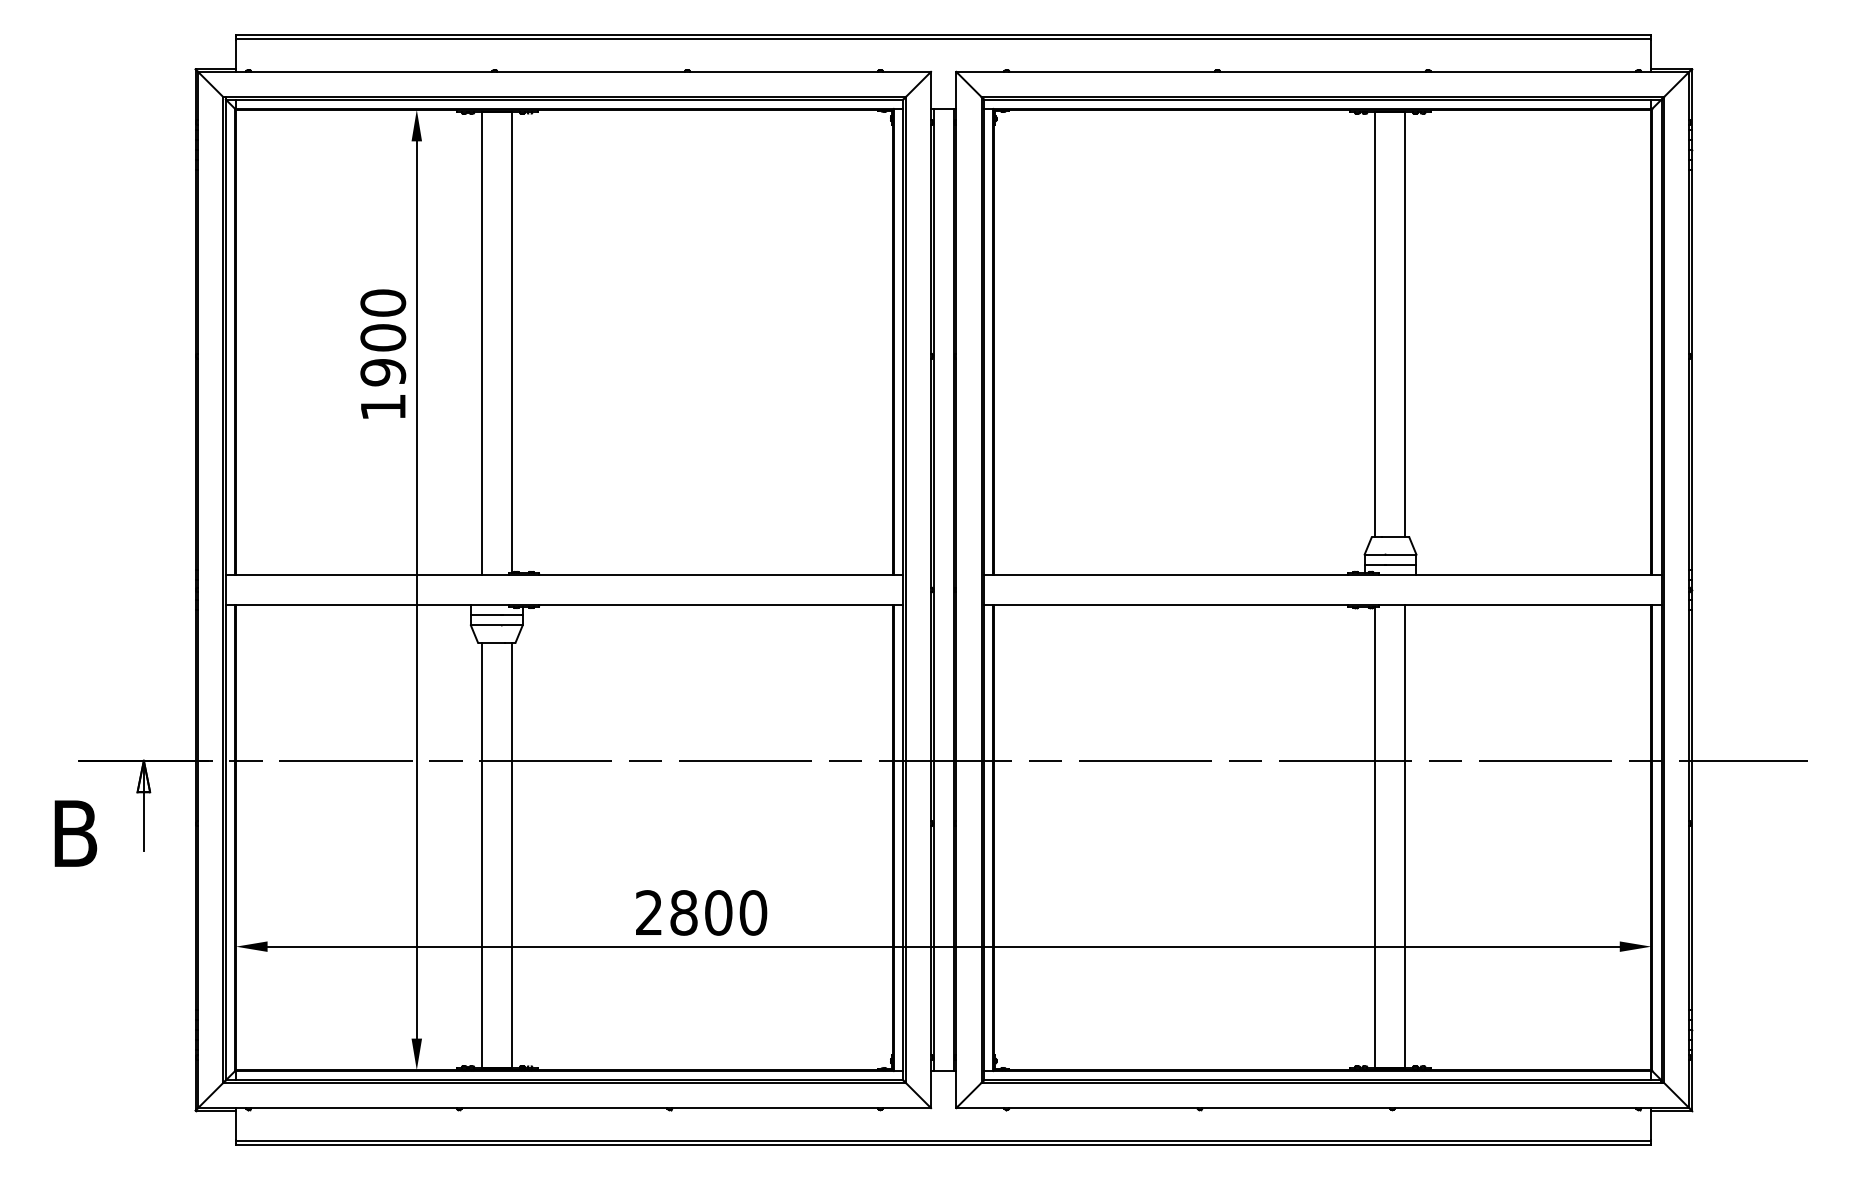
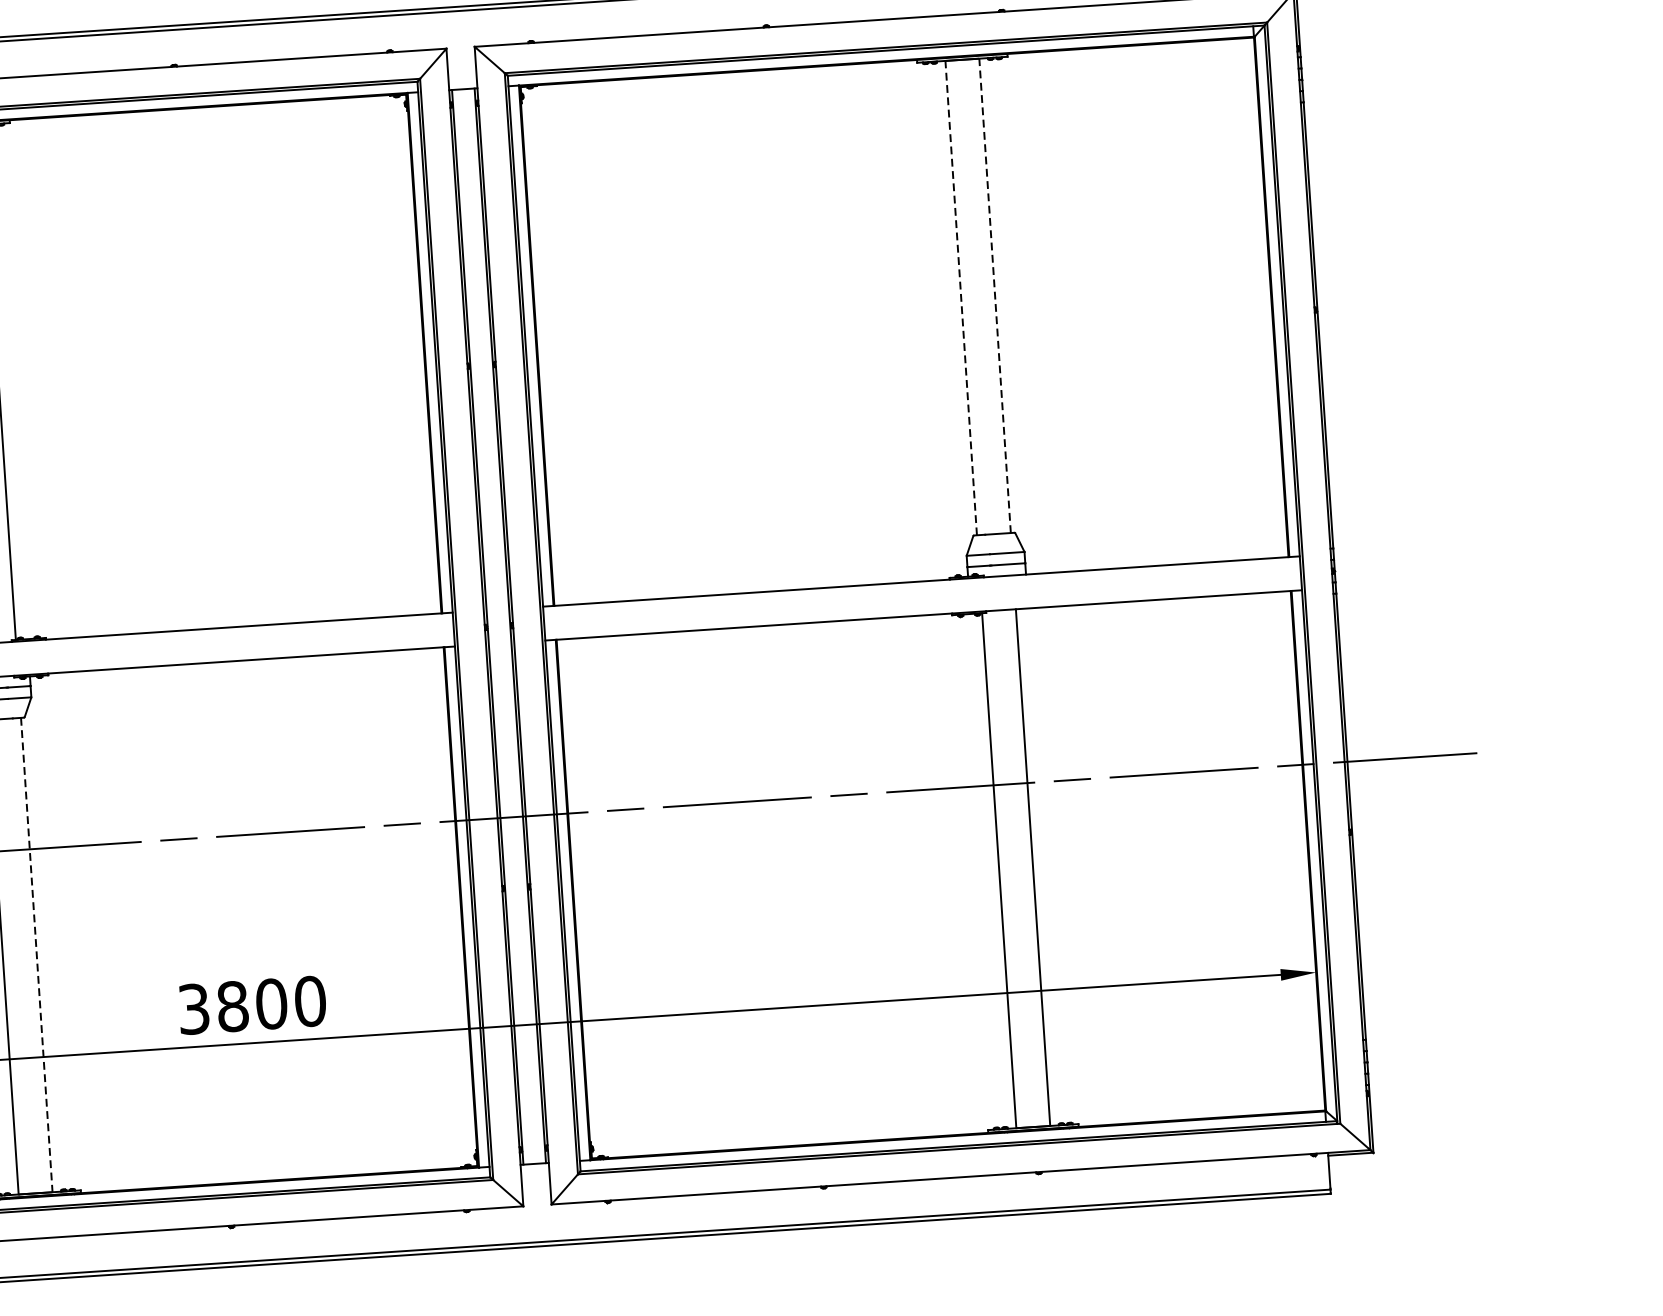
line: (1375, 324) -> (961, 297), solid -> dashed
line: (1405, 324) -> (995, 295), solid -> dashed
line: (512, 855) -> (37, 955), solid -> dashed
text: (649, 912) -> (194, 1008), 2800 -> 3800

